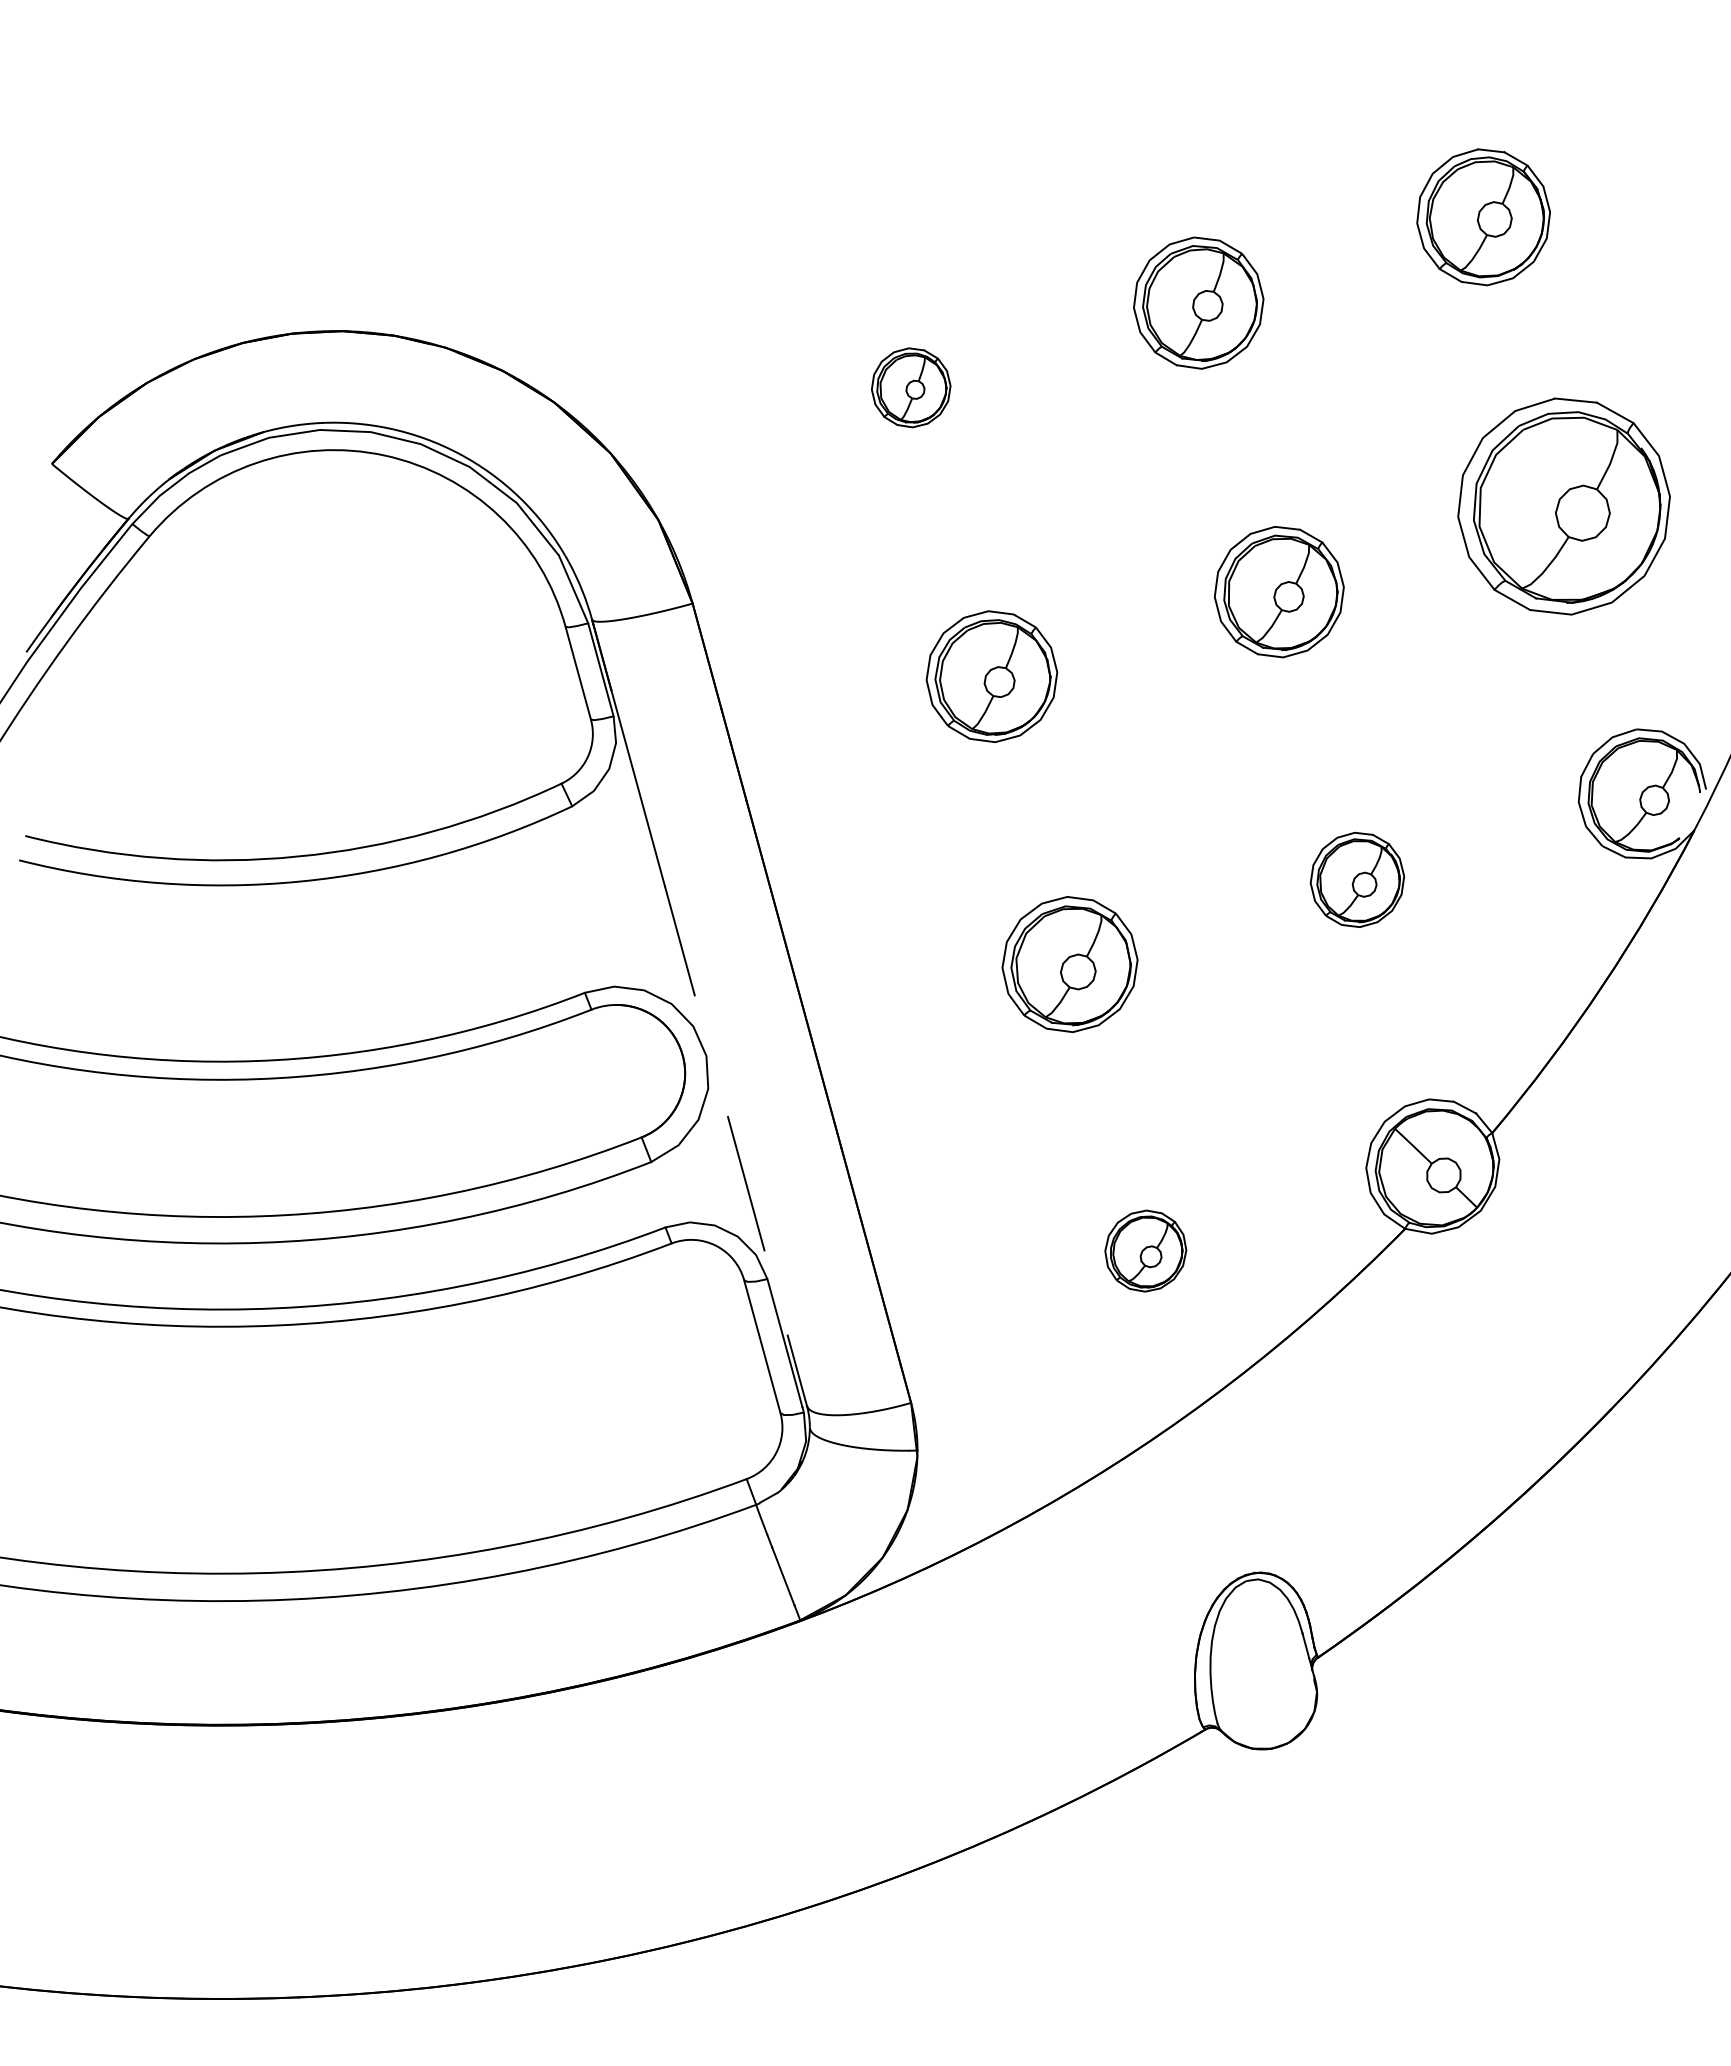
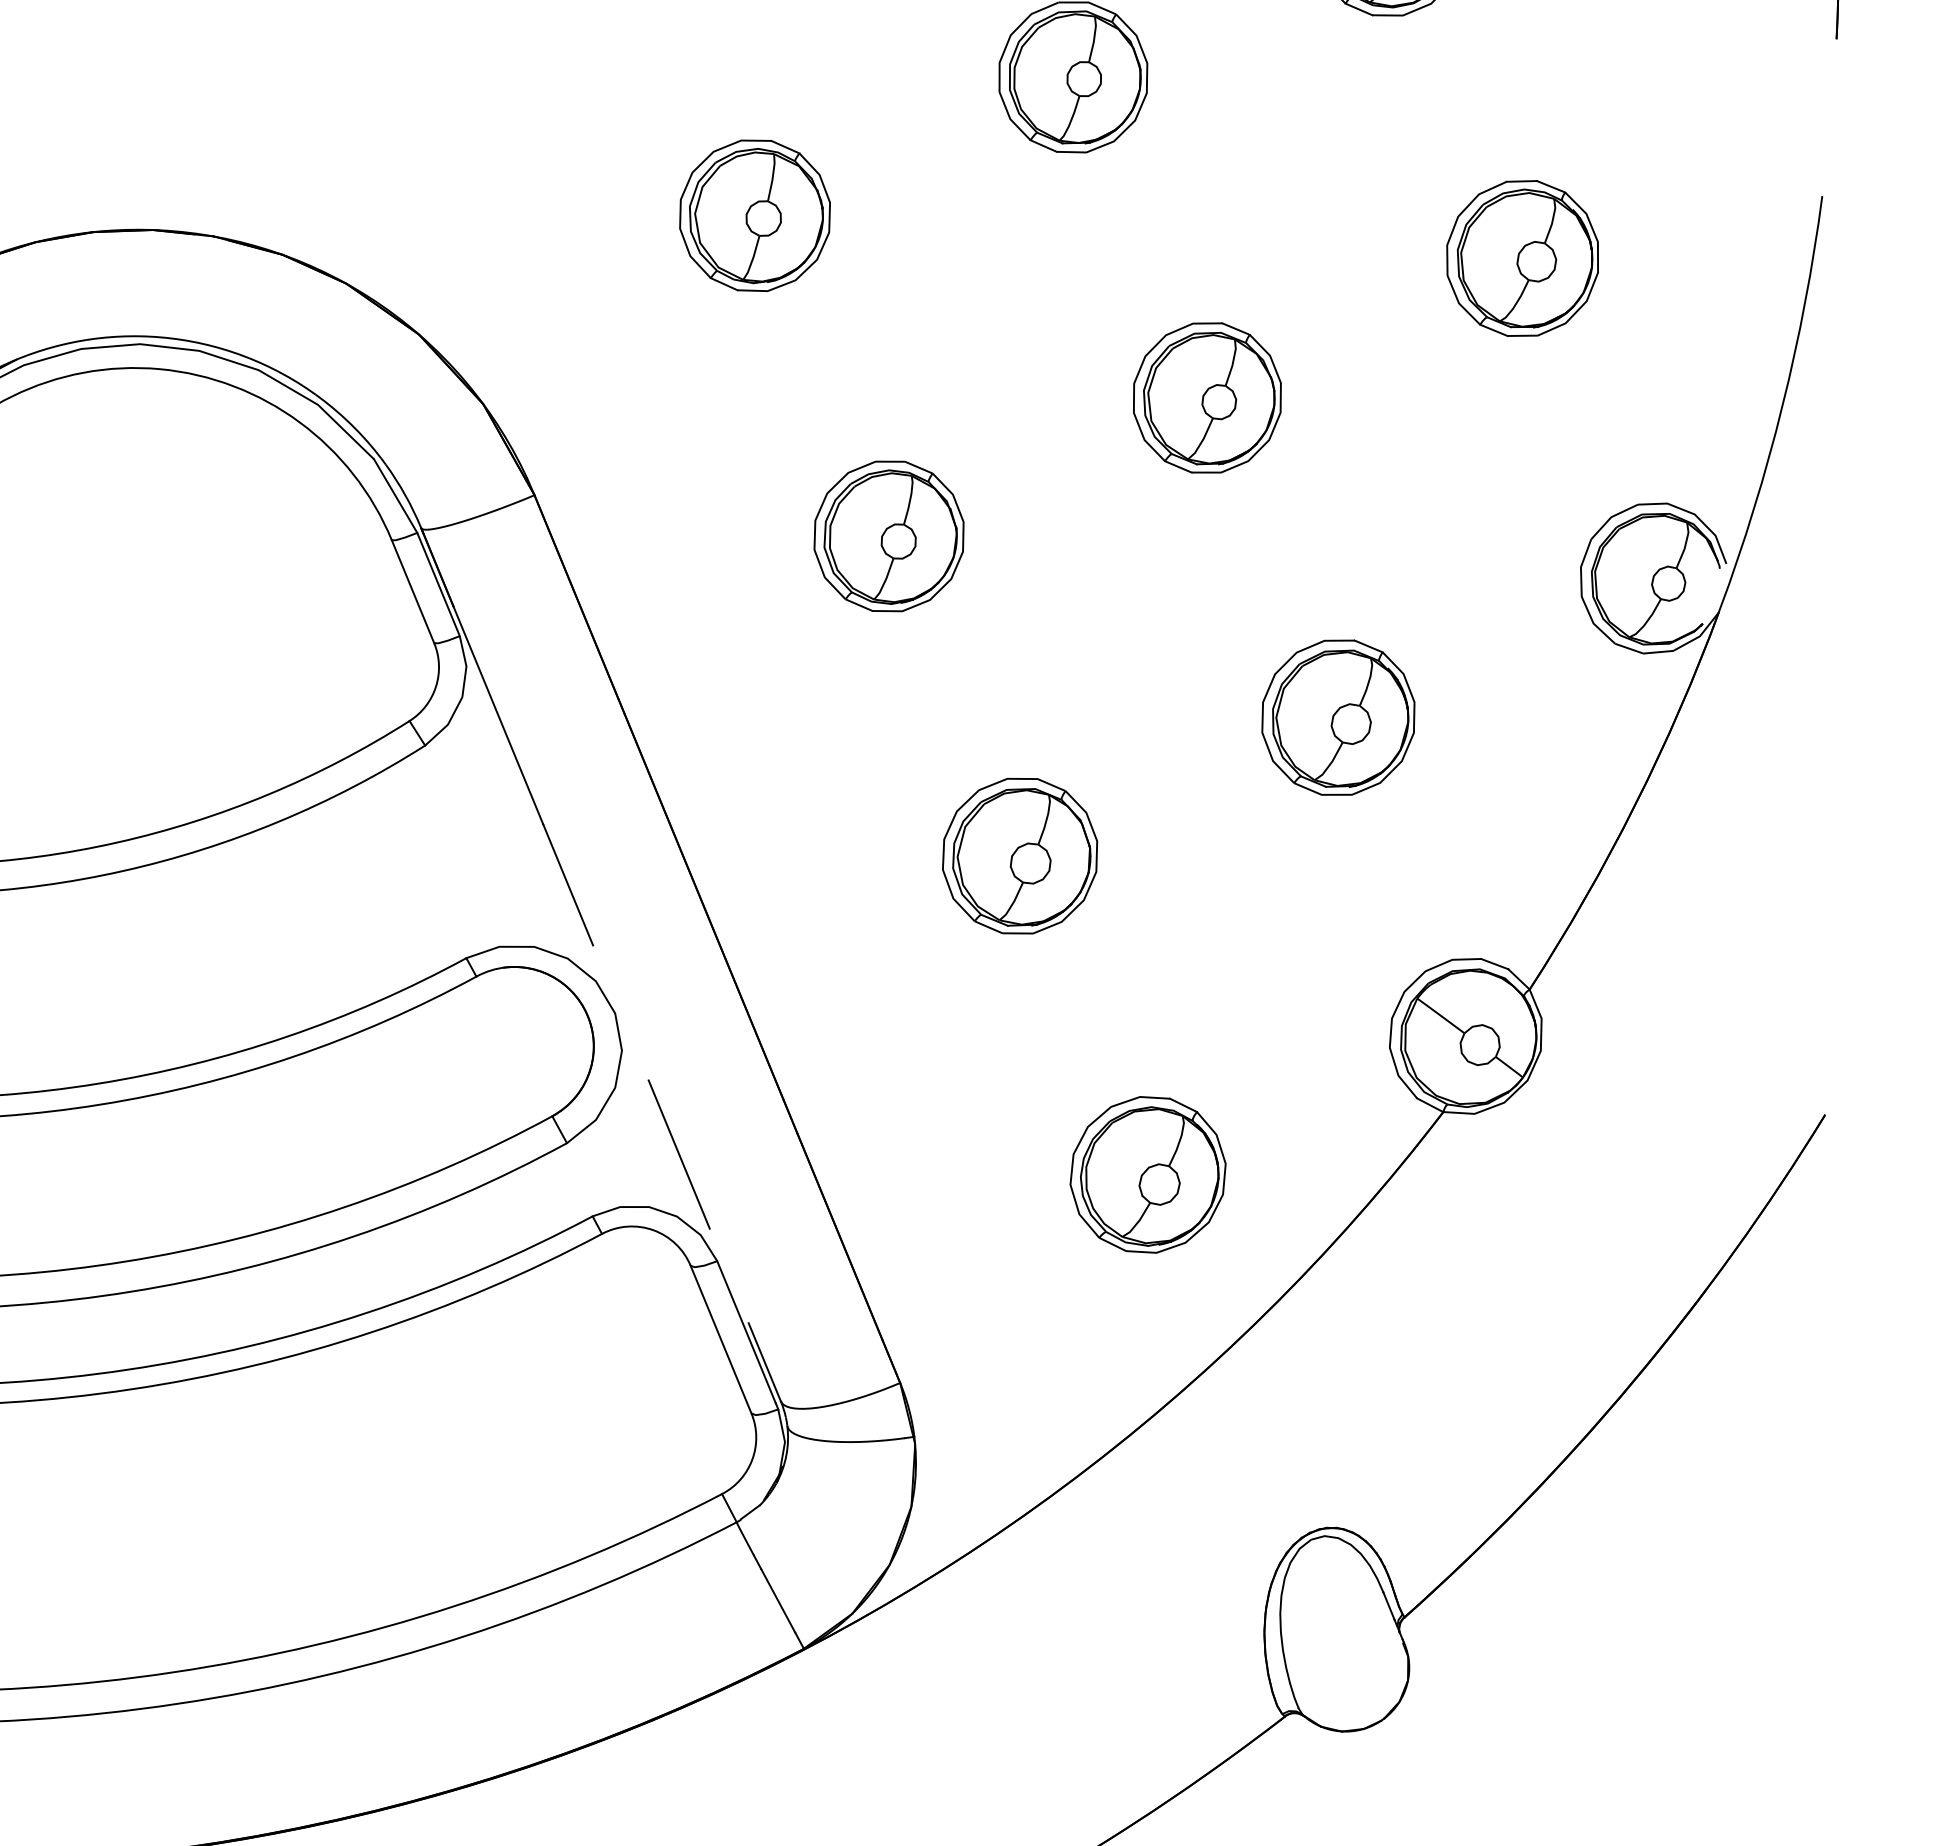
part: (910, 387) -> (754, 215), size x1.67
part: (1564, 505) -> (1522, 257), size x0.62
part: (1357, 879) -> (1338, 717), size x1.43
part: (1145, 1250) -> (1147, 1174), size x1.67

